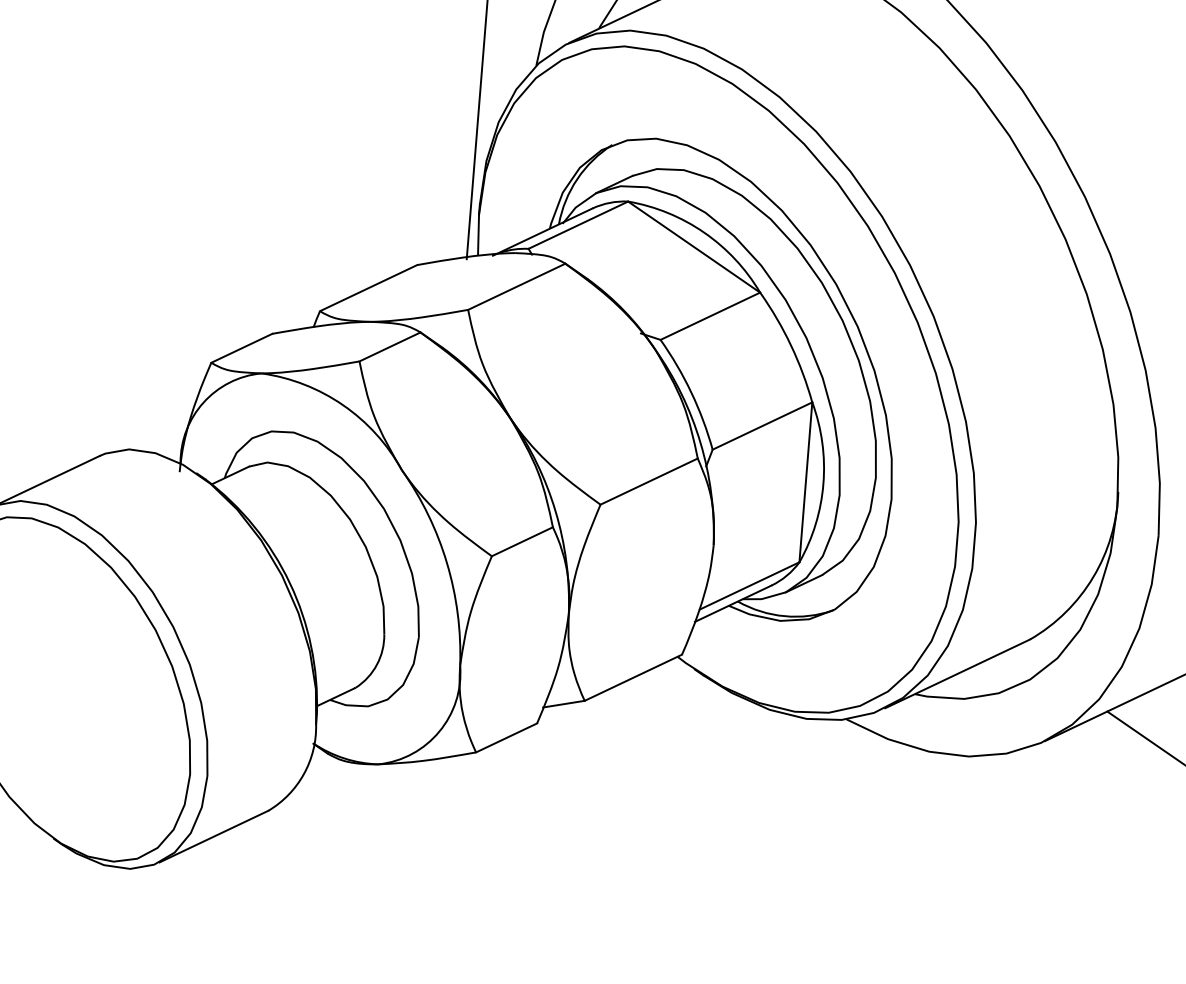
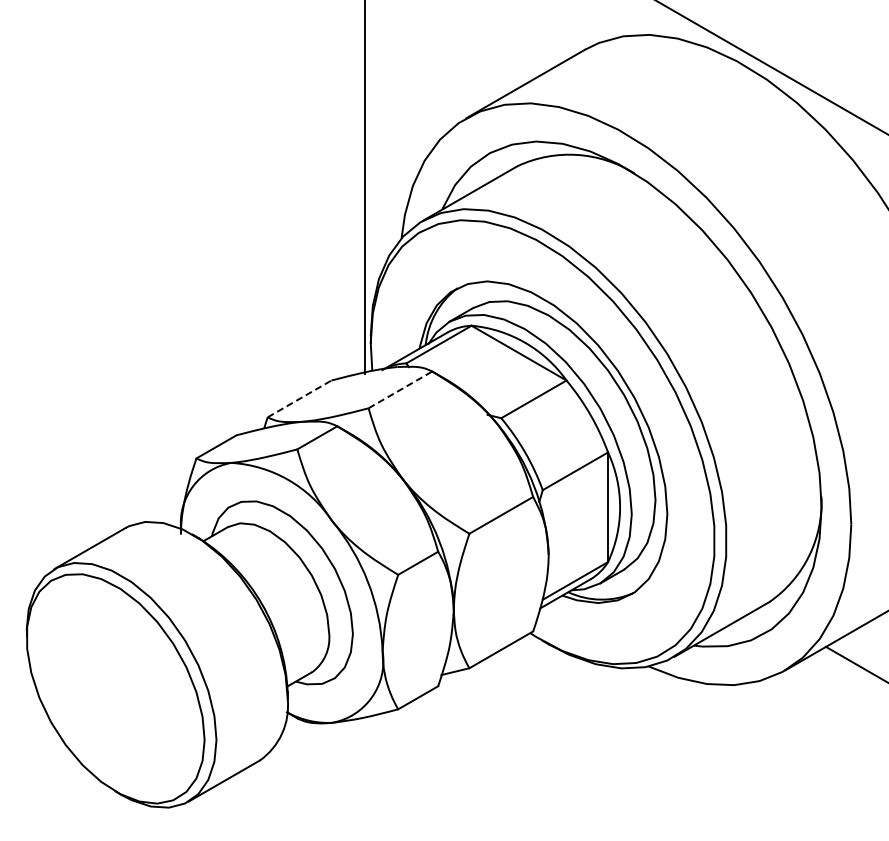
line: (516, 286) -> (400, 389), solid -> dashed
line: (368, 287) -> (299, 398), solid -> dashed

